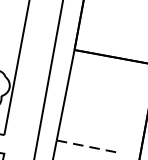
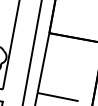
line: (88, 147) -> (58, 97), dashed -> solid

